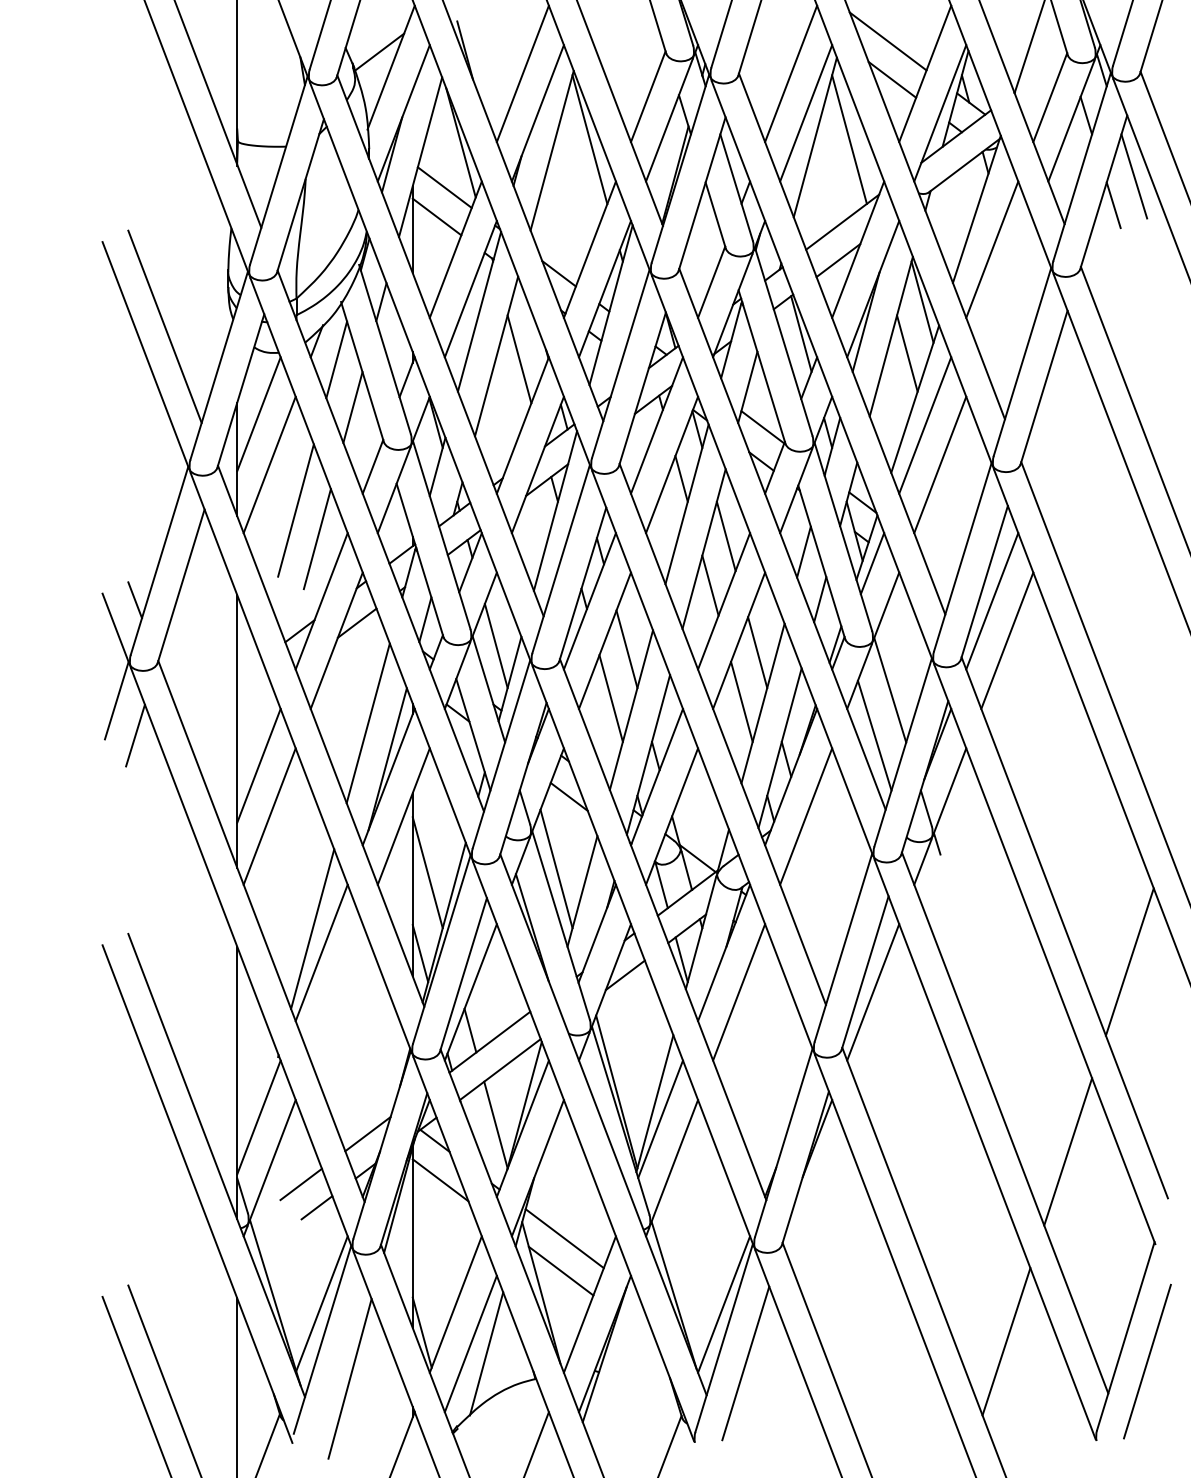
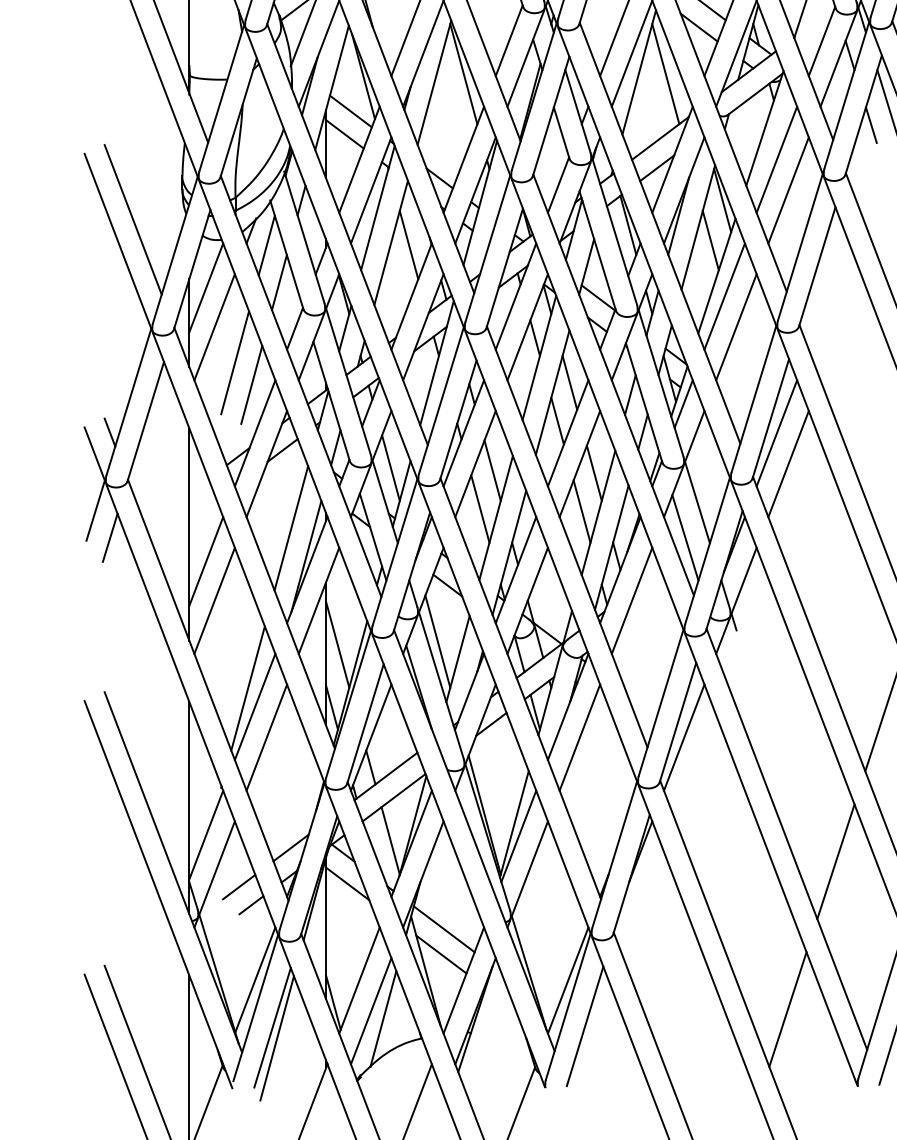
line: (1007, 288) -> (788, 189), added
line: (336, 992) -> (266, 737), added
line: (343, 1365) -> (272, 1027), added

